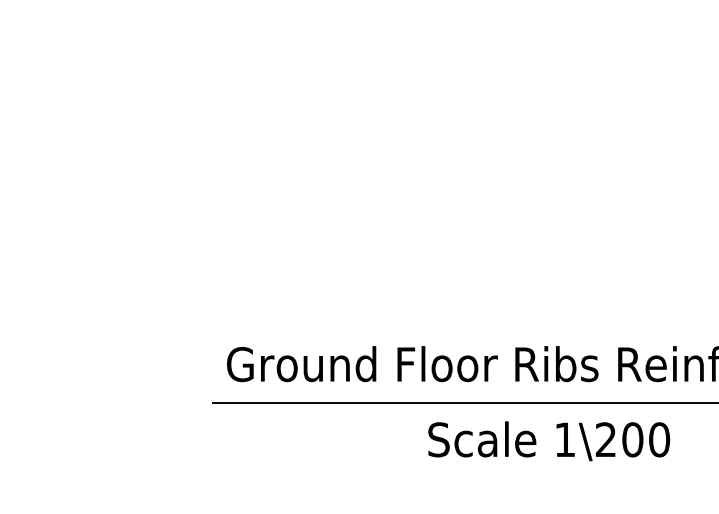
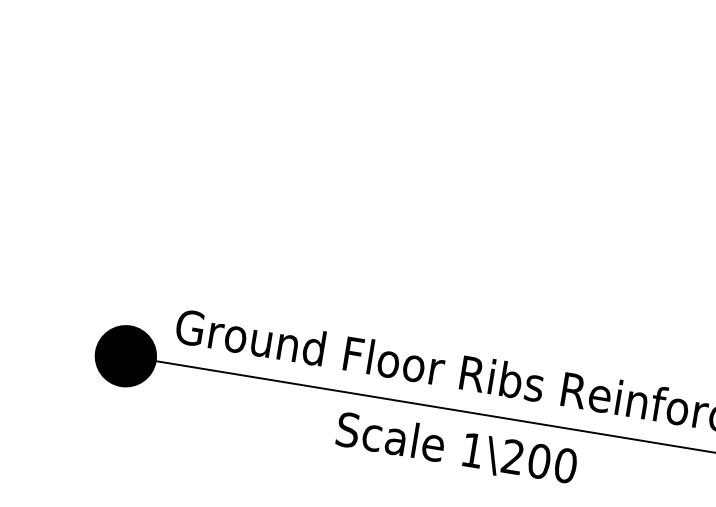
fill: (181, 402) -> (125, 355), added
text: (549, 441) -> (456, 449), moved

